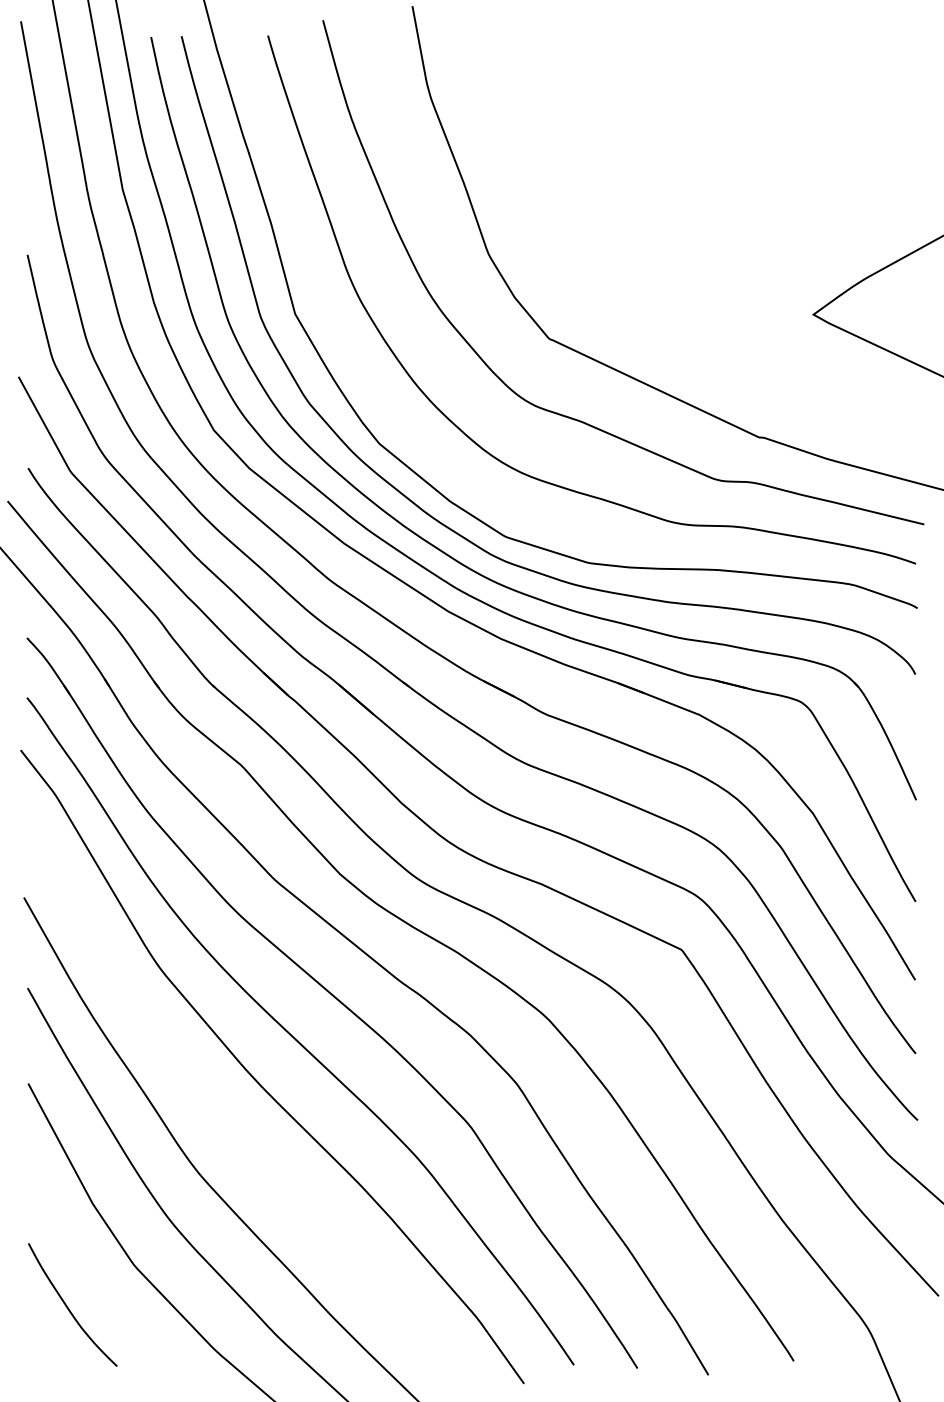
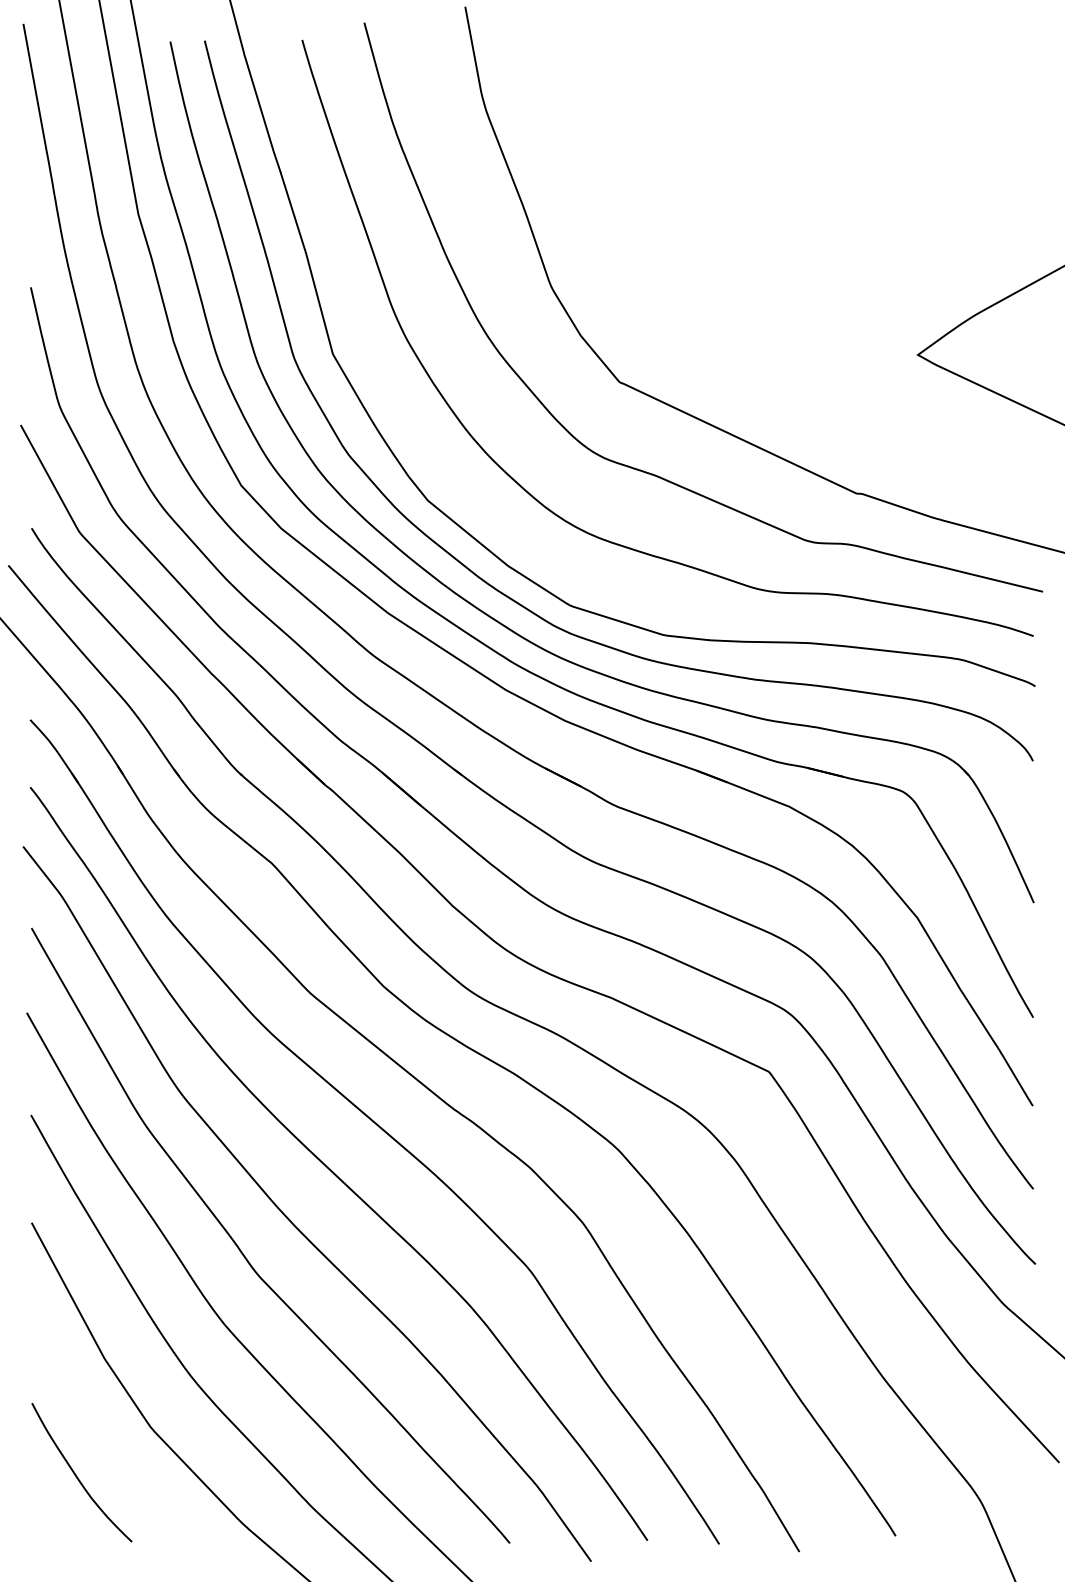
curve: (216, 1111) -> (244, 1254), added

